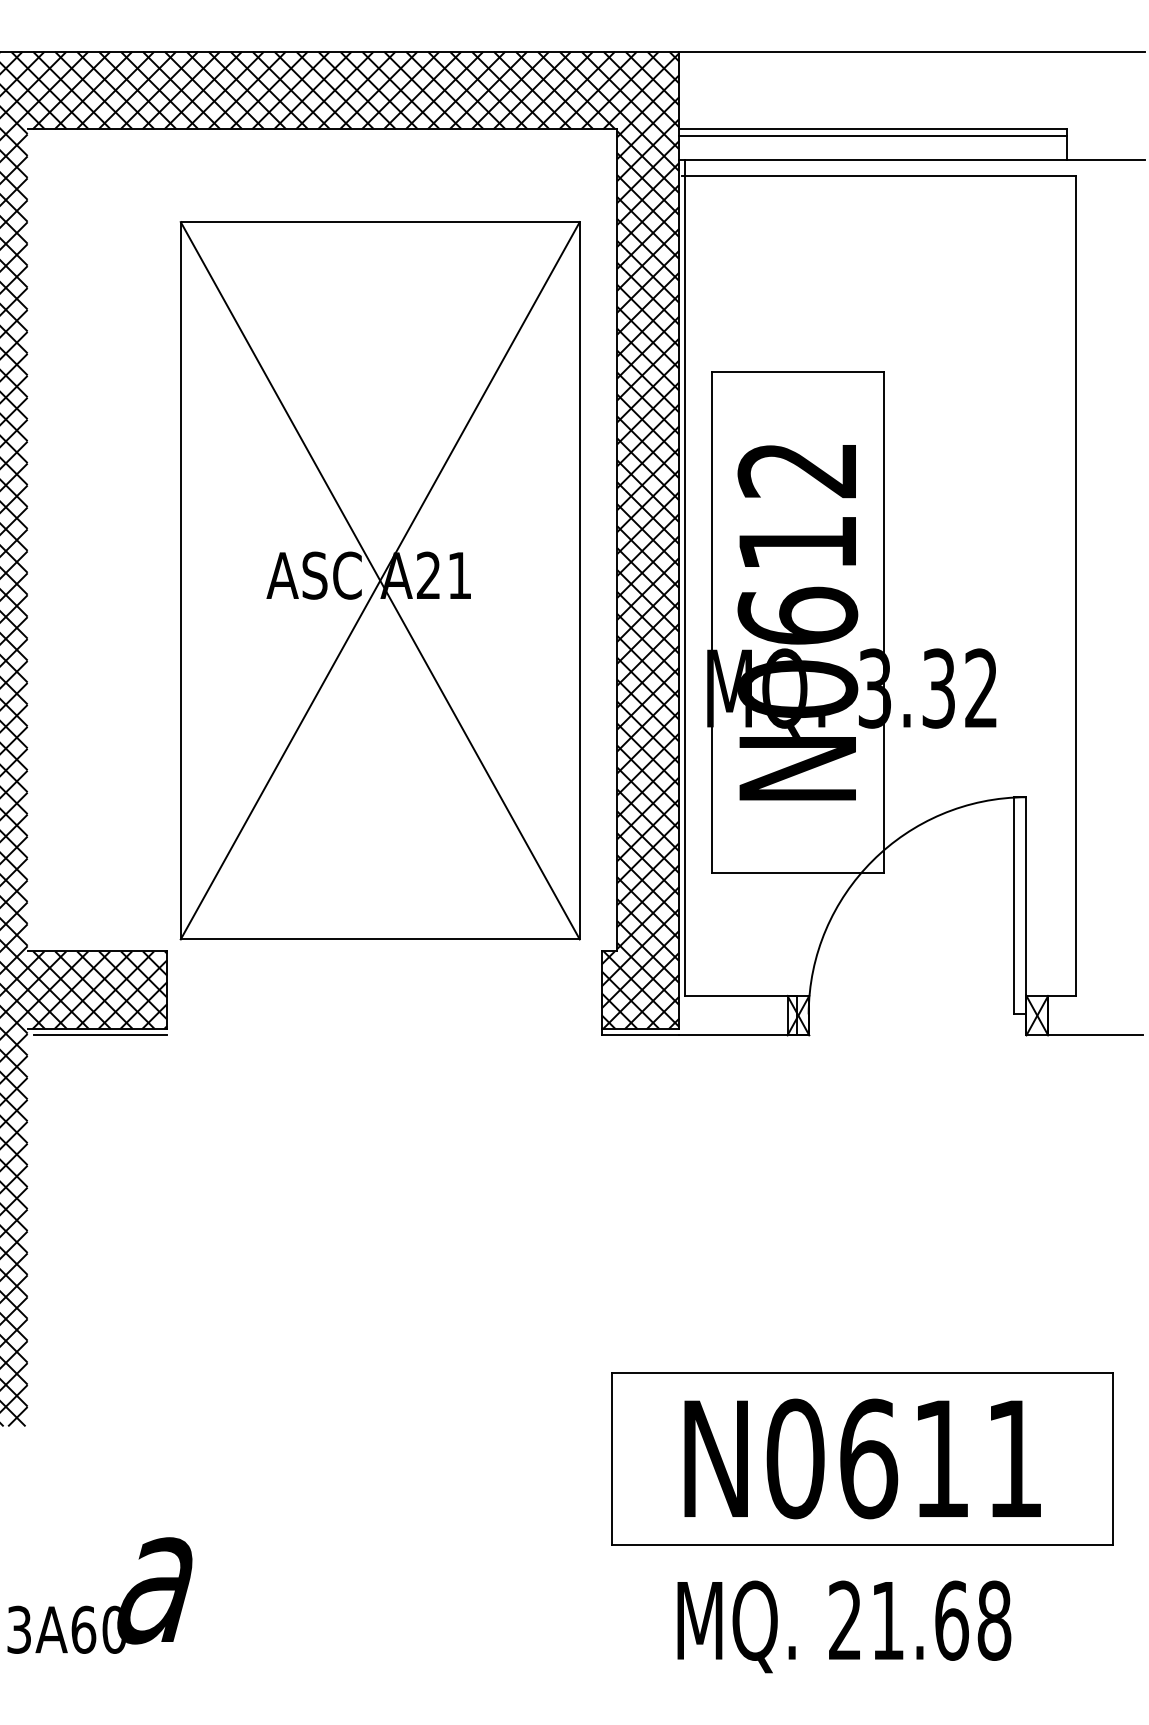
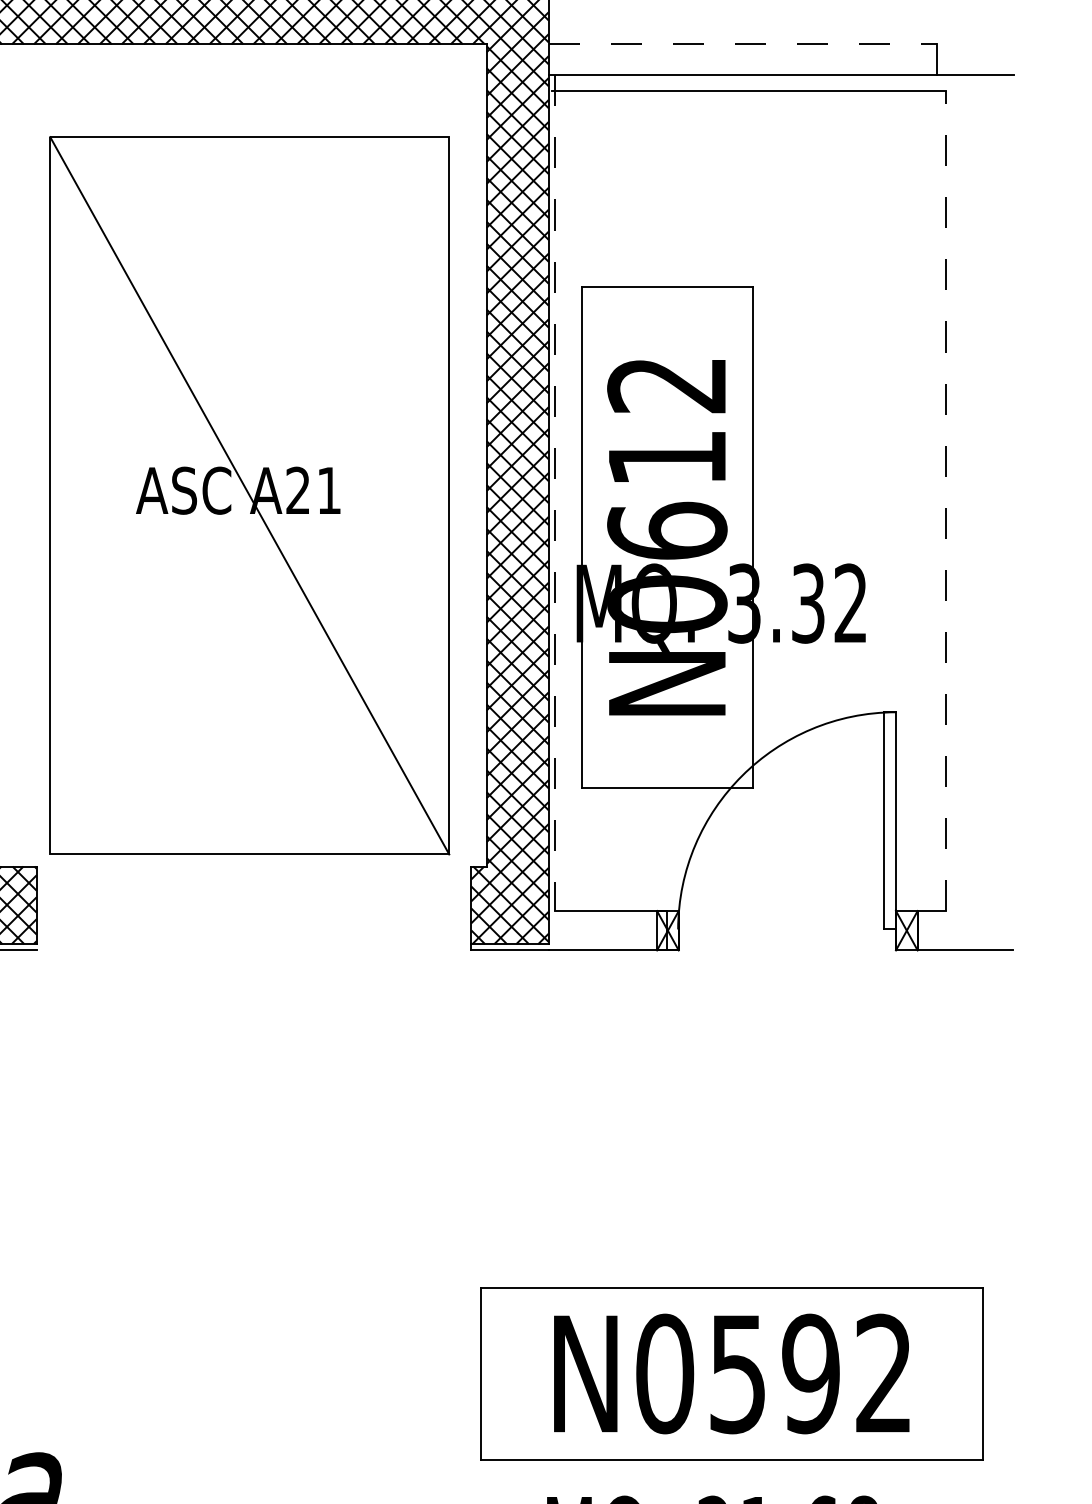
line: (873, 129) -> (742, 44), solid -> dashed
line: (873, 135) -> (742, 50), removed
line: (685, 578) -> (554, 493), solid -> dashed
line: (379, 580) -> (248, 495), removed
line: (1076, 585) -> (945, 500), solid -> dashed
text: (940, 1458) -> (809, 1373), N0611 -> N0592

